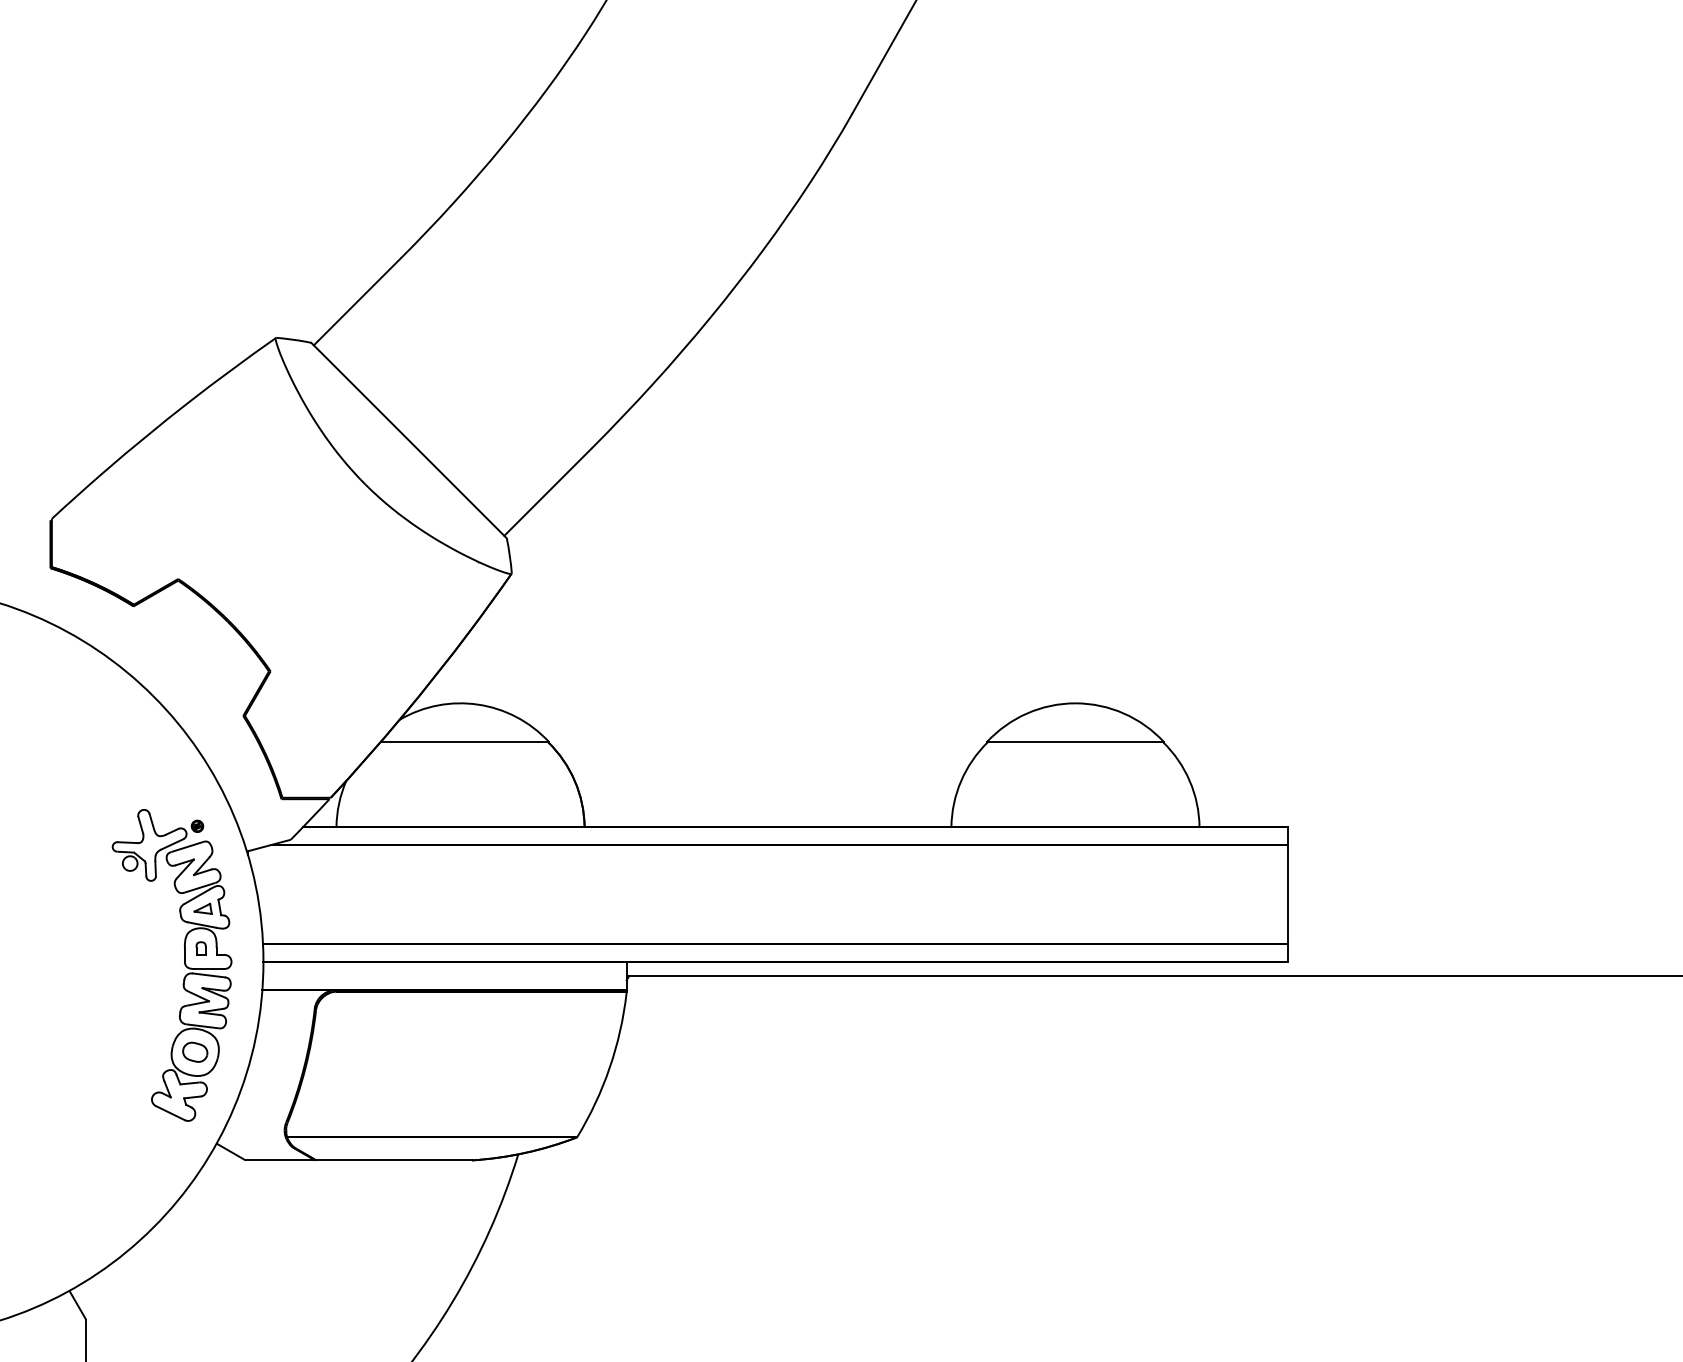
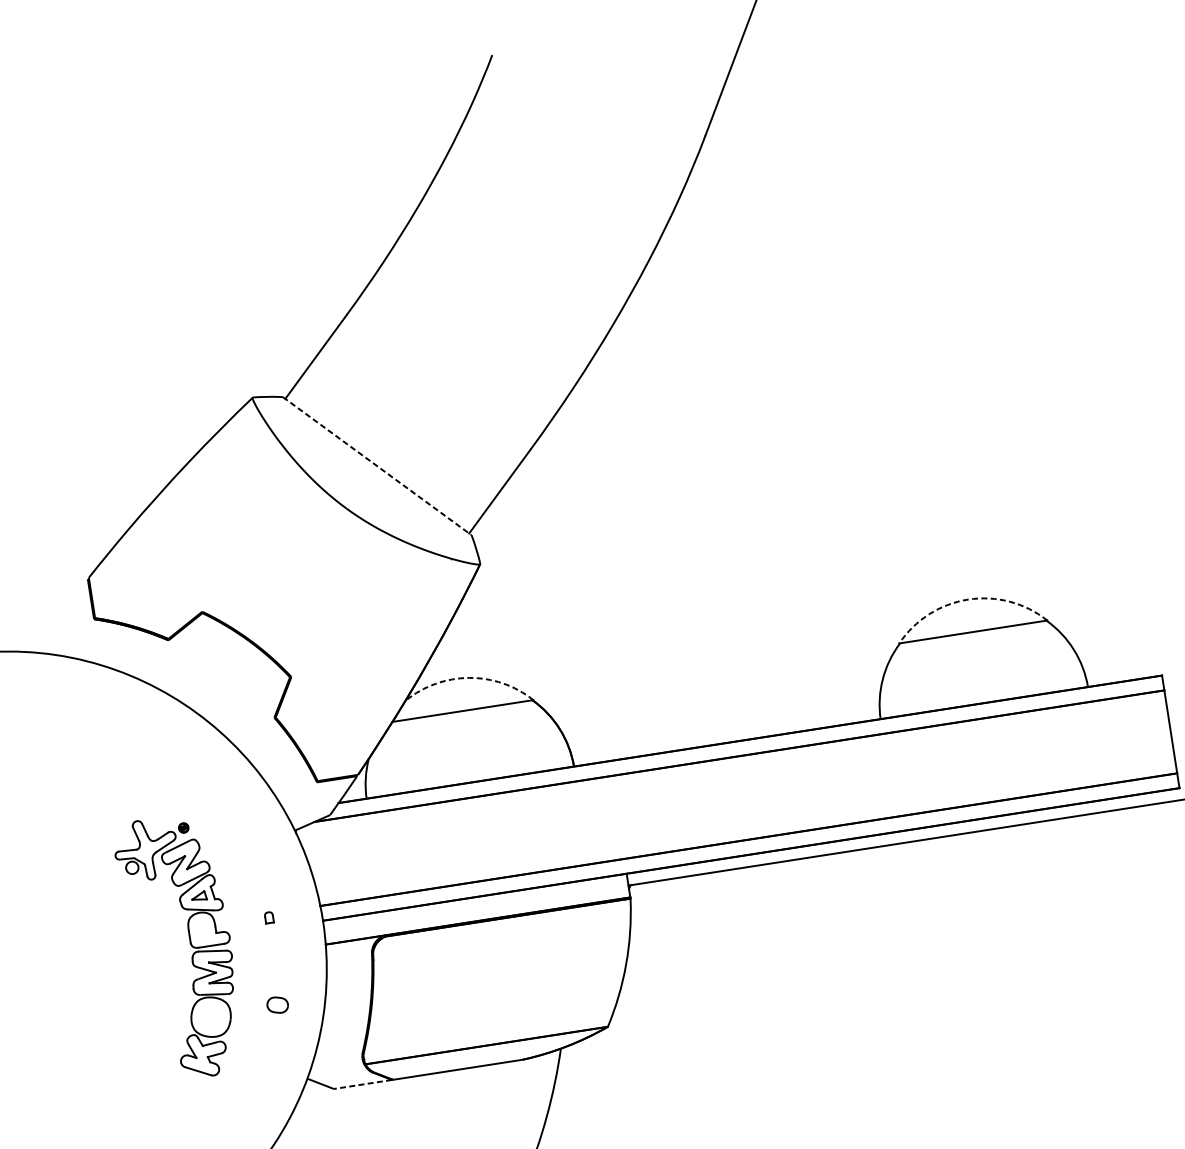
line: (409, 440) -> (377, 466), solid -> dashed
arc: (1075, 703) -> (968, 599), solid -> dashed
arc: (478, 704) -> (469, 677), solid -> dashed
part: (184, 965) -> (190, 946), moved
line: (280, 1160) -> (362, 1084), solid -> dashed

